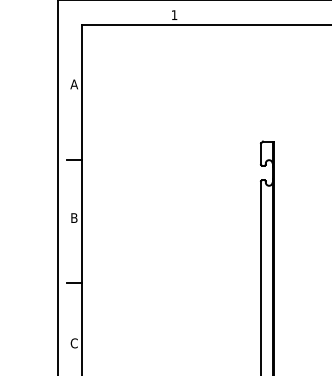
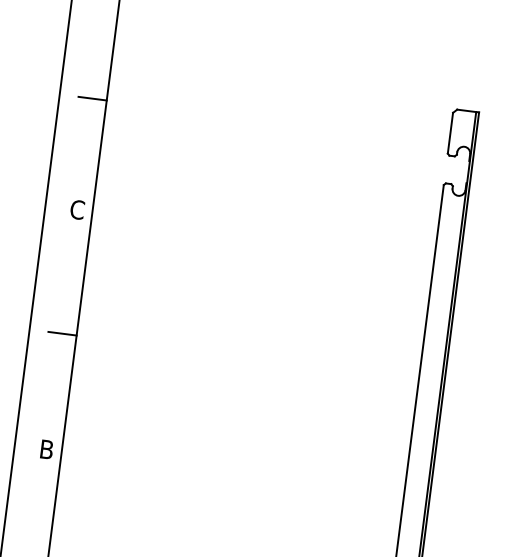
text: (73, 218) -> (75, 210), B -> C
text: (73, 343) -> (45, 449), C -> B

